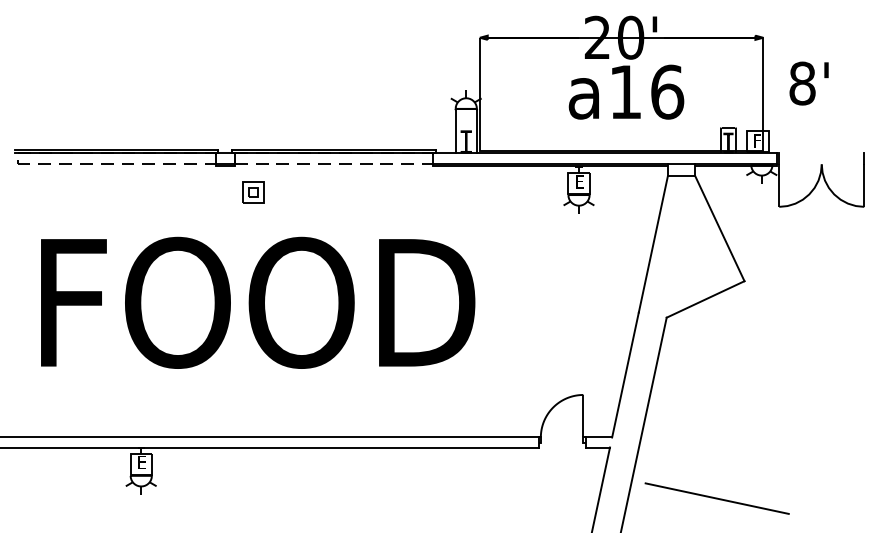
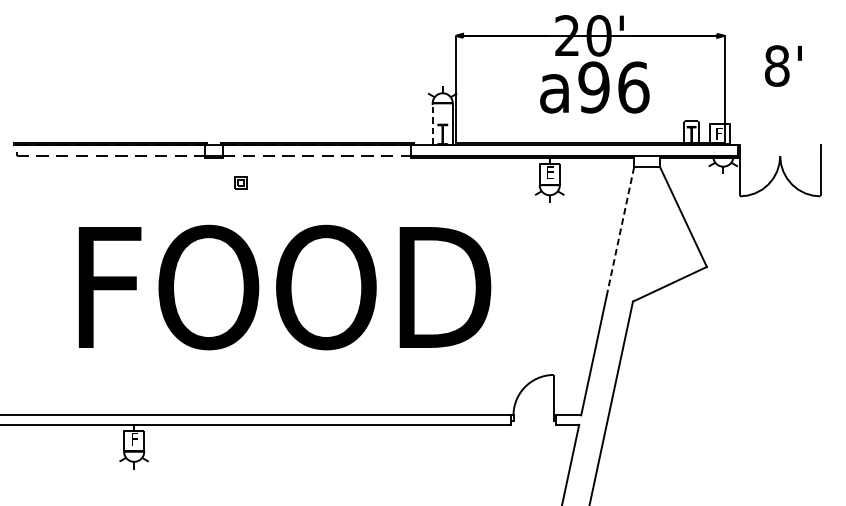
text: (808, 83) -> (782, 65), moved
text: (625, 91) -> (593, 86), a16 -> a96
line: (455, 130) -> (432, 123), solid -> dashed
part: (253, 192) -> (240, 182), size x0.6
line: (653, 244) -> (620, 232), solid -> dashed
text: (258, 302) -> (285, 287), moved
text: (141, 462) -> (134, 439), E -> F
line: (716, 498) -> (680, 473), removed

